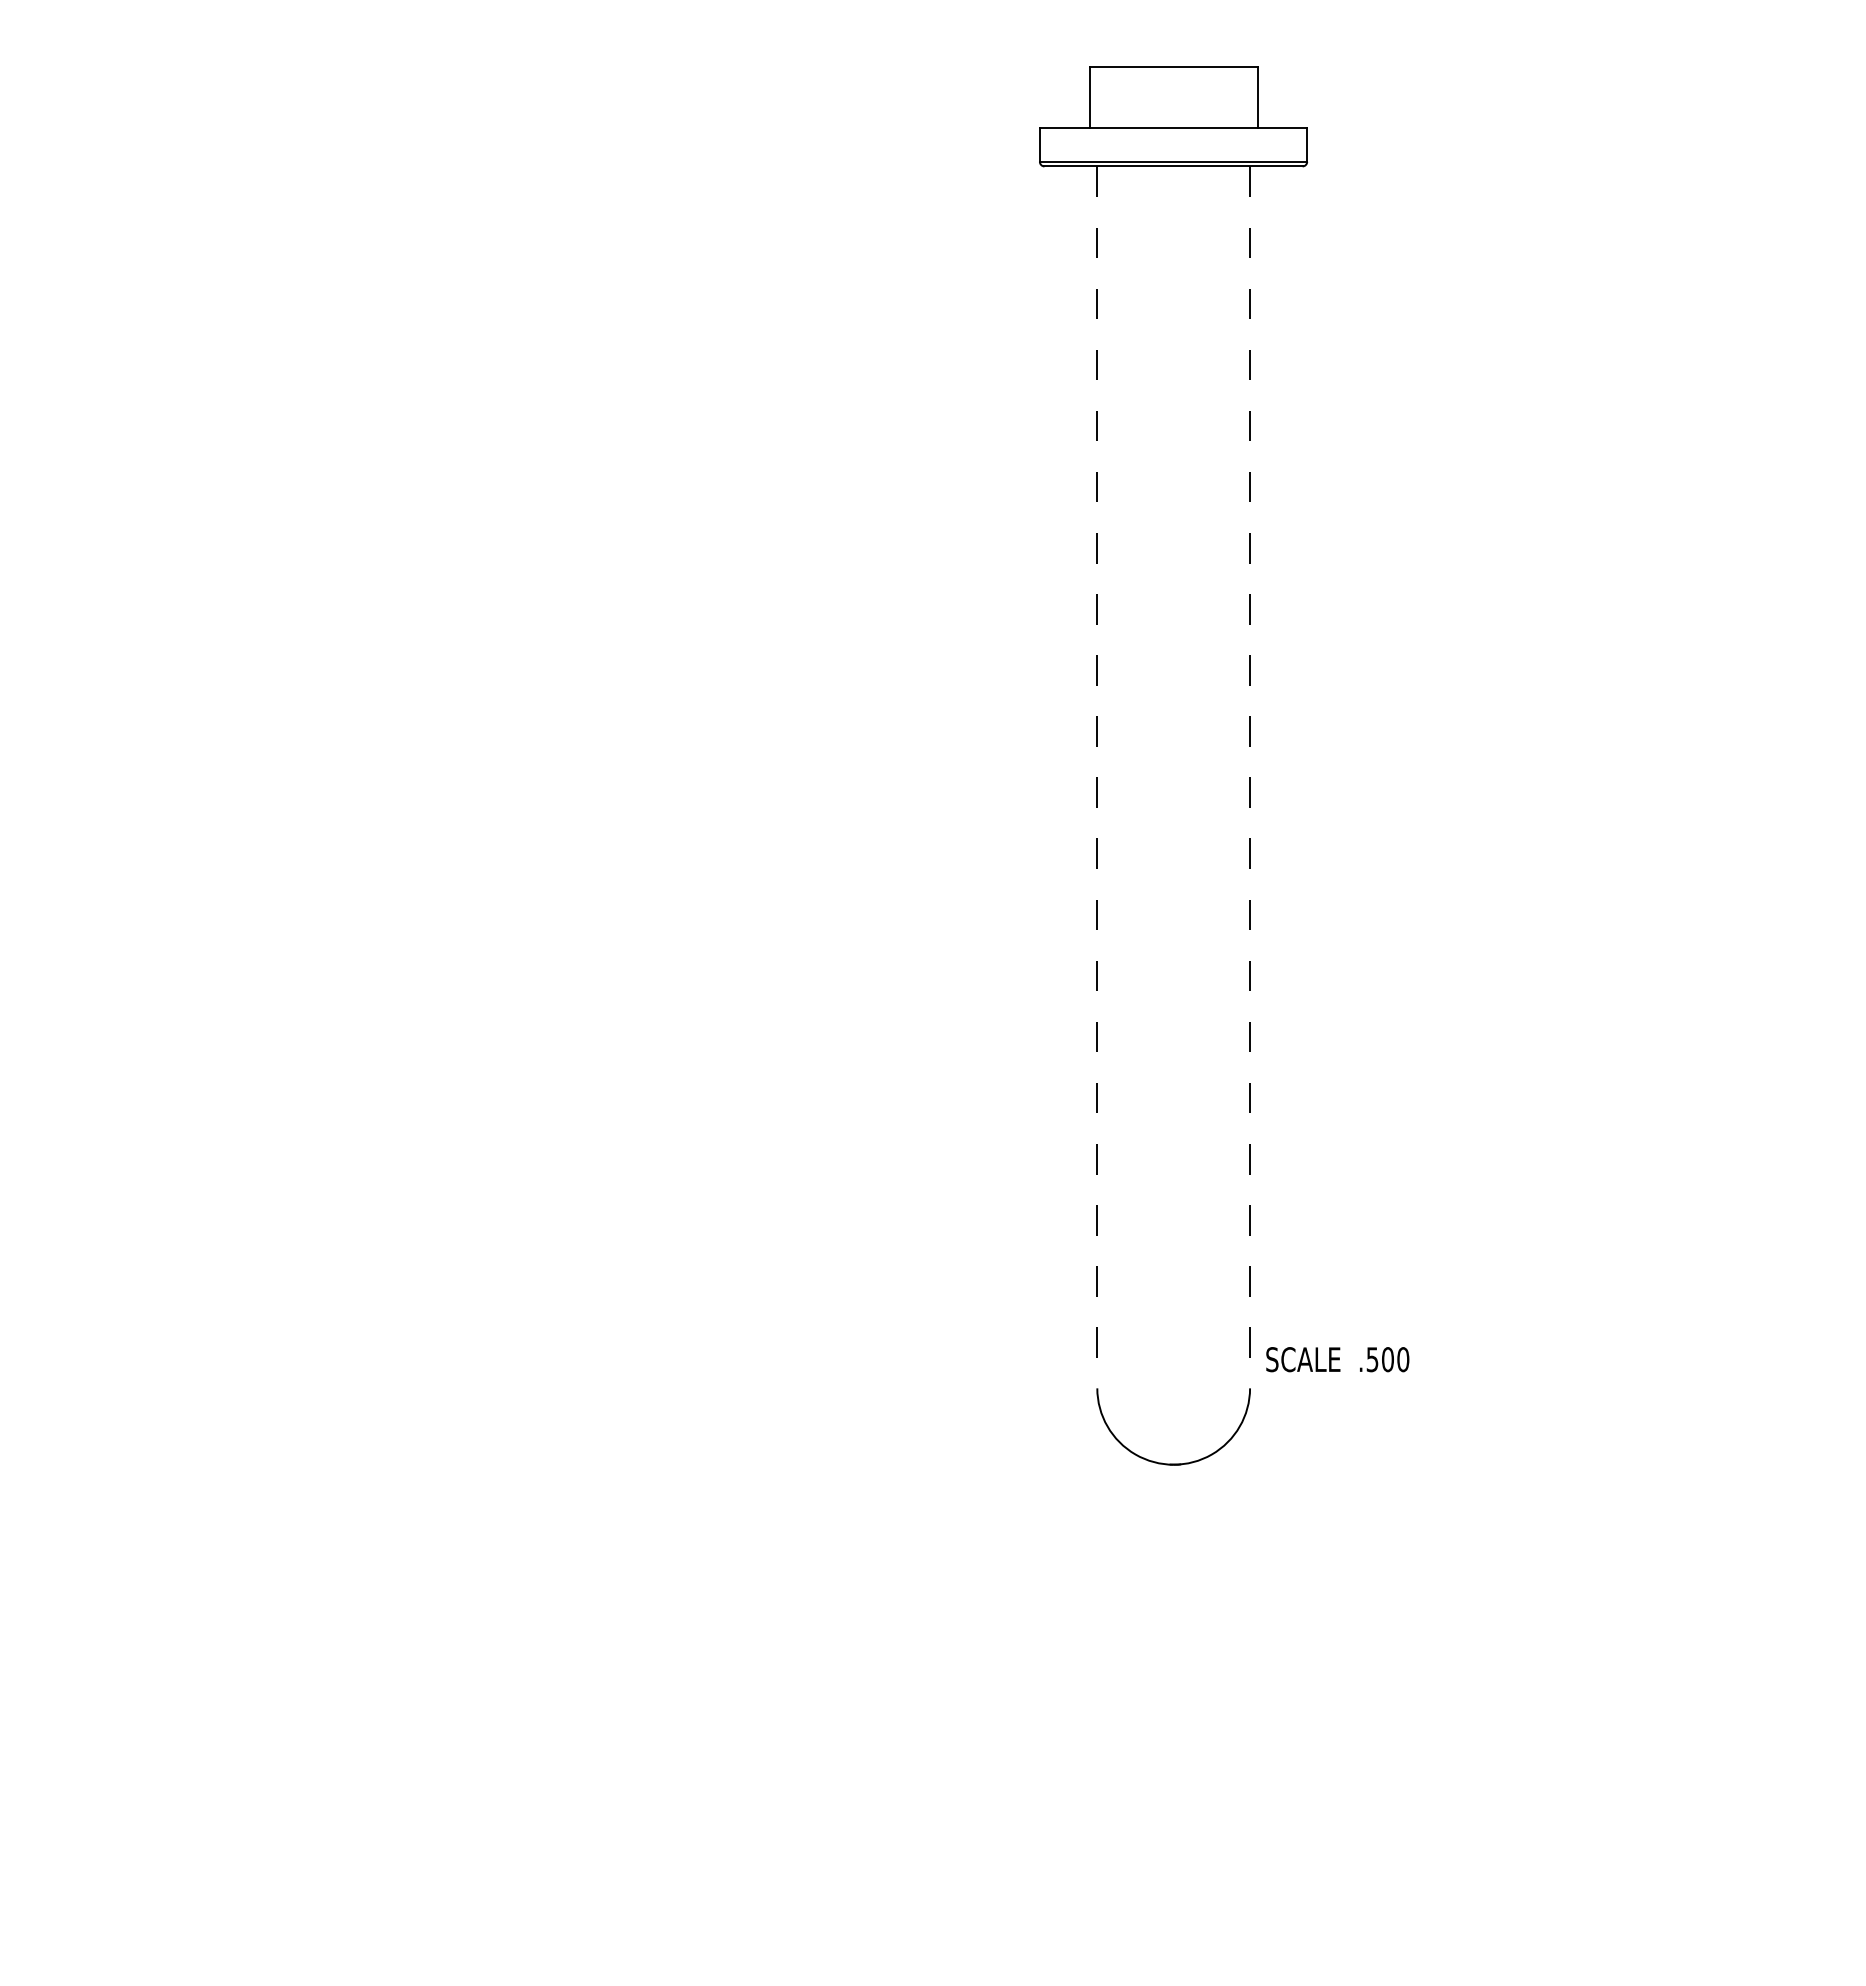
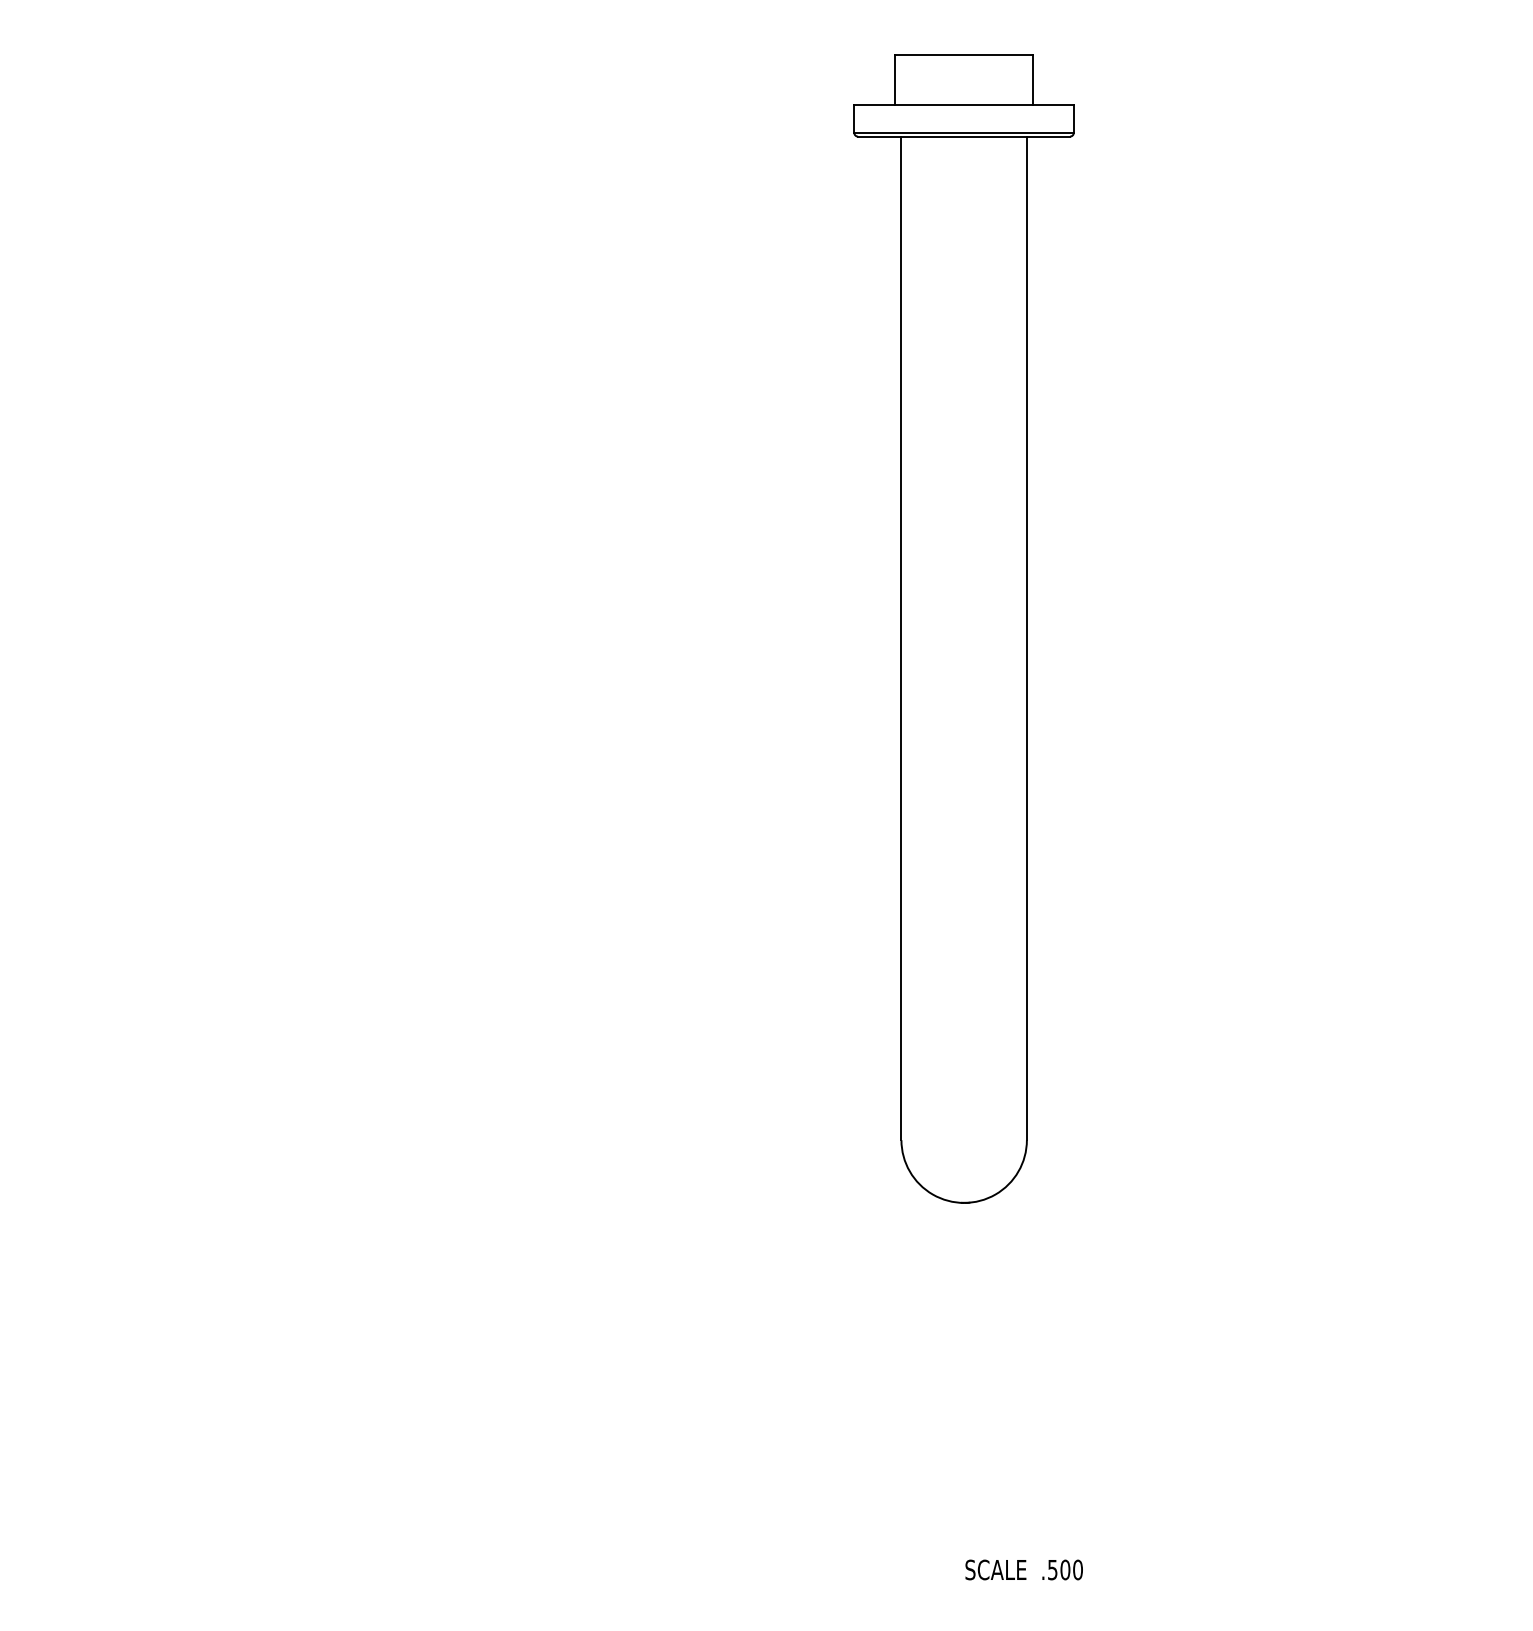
line: (1097, 777) -> (901, 638), dashed -> solid
line: (1250, 777) -> (1027, 638), dashed -> solid
text: (1337, 1359) -> (1023, 1569), moved

